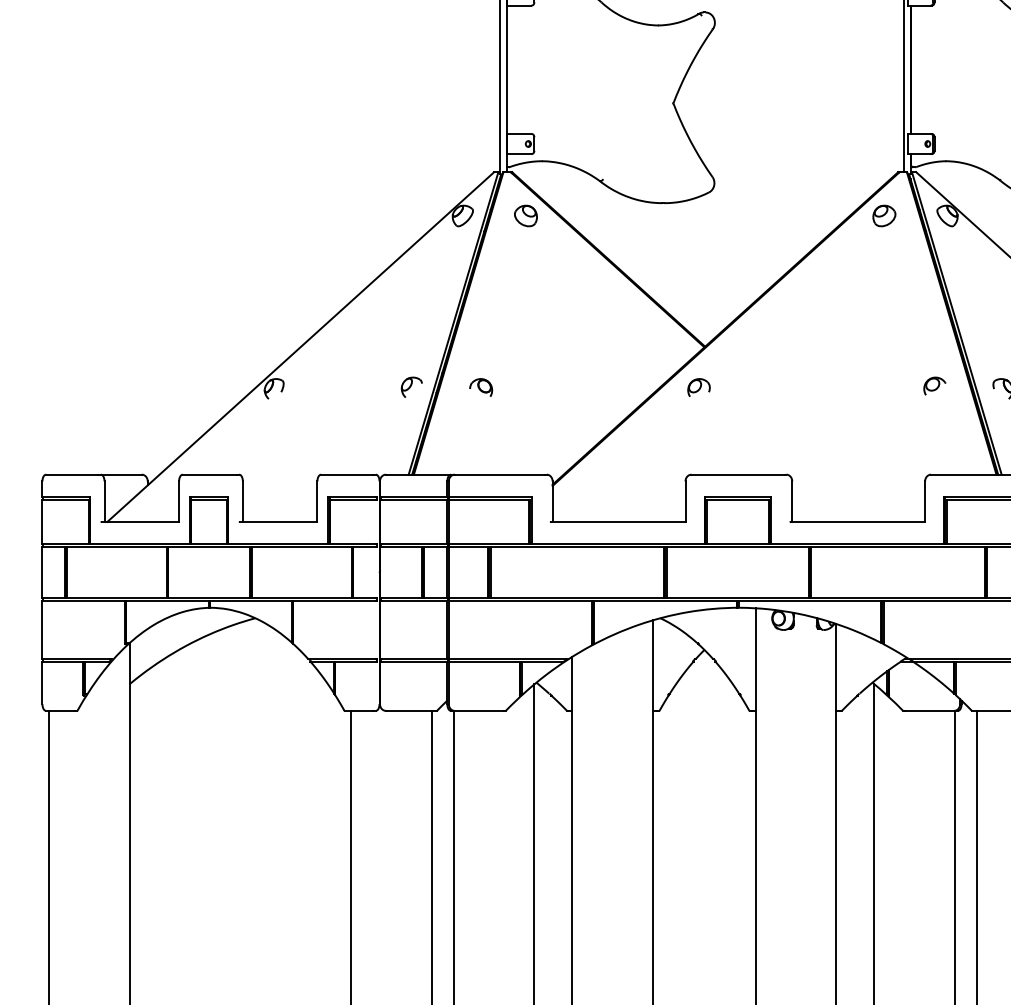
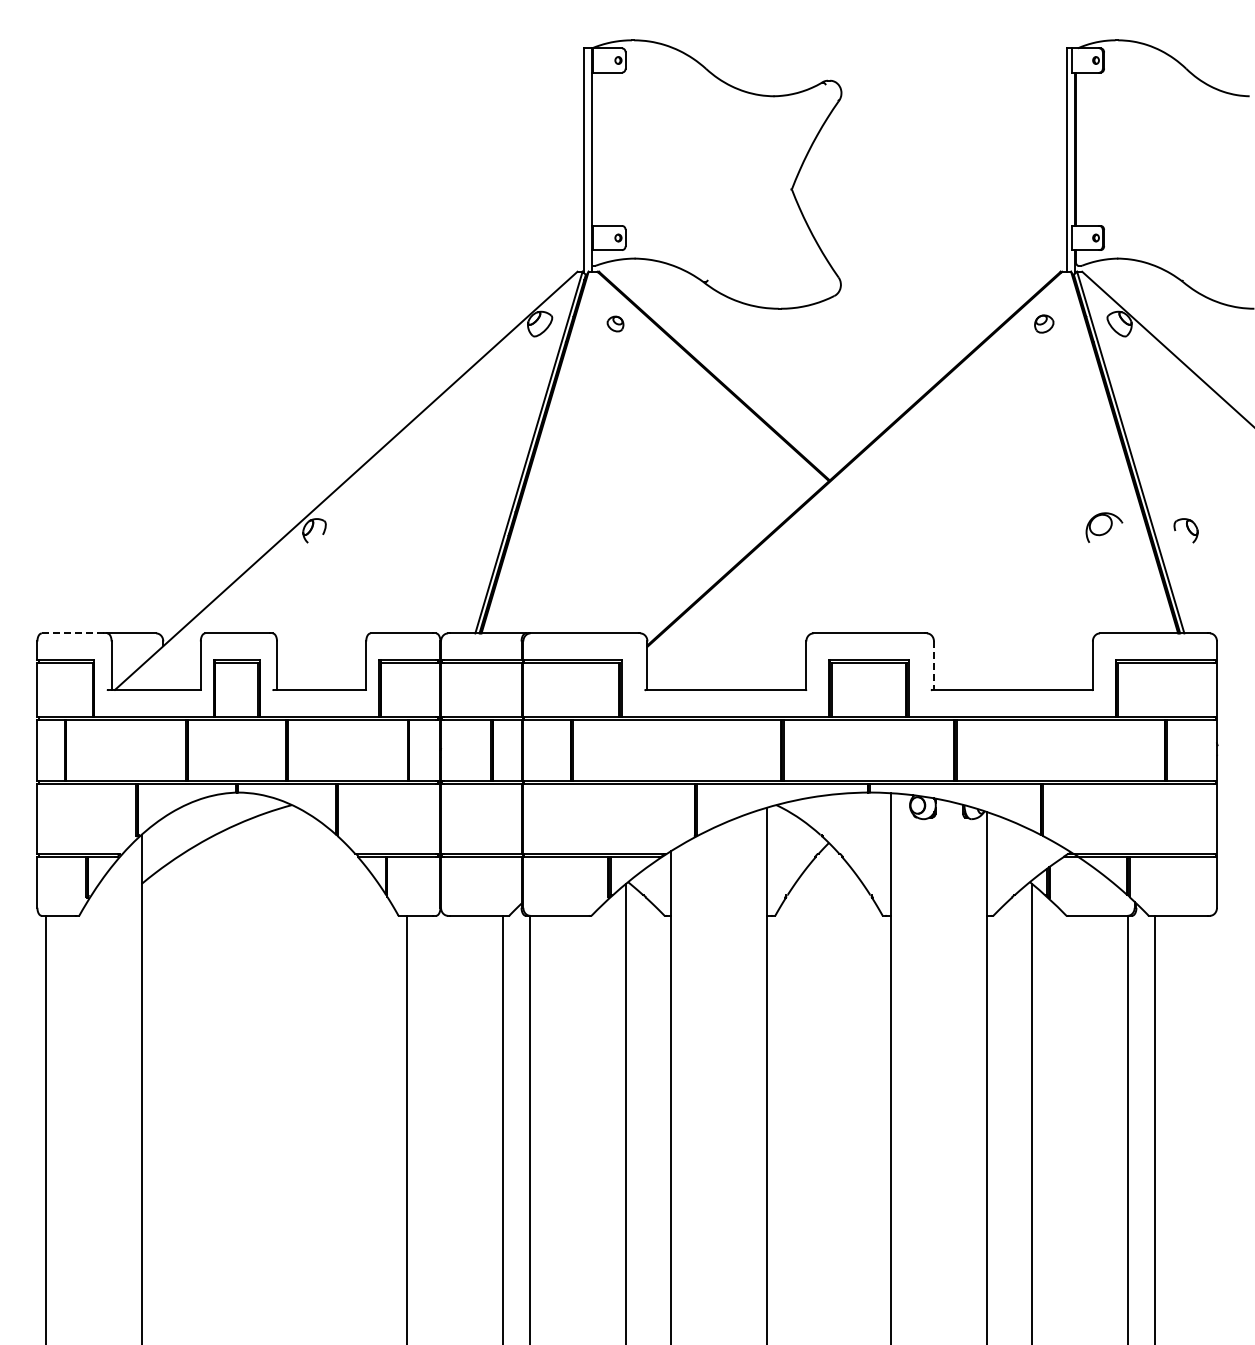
part: (525, 215) -> (615, 323), size x0.6
part: (884, 215) -> (1044, 323), size x0.7
part: (411, 386) -> (478, 528), removed
part: (934, 386) -> (1104, 527), size x1.4
part: (481, 387) -> (562, 529), removed
part: (699, 387) -> (822, 529), removed
line: (71, 474) -> (72, 633), solid -> dashed
line: (791, 502) -> (933, 666), solid -> dashed

